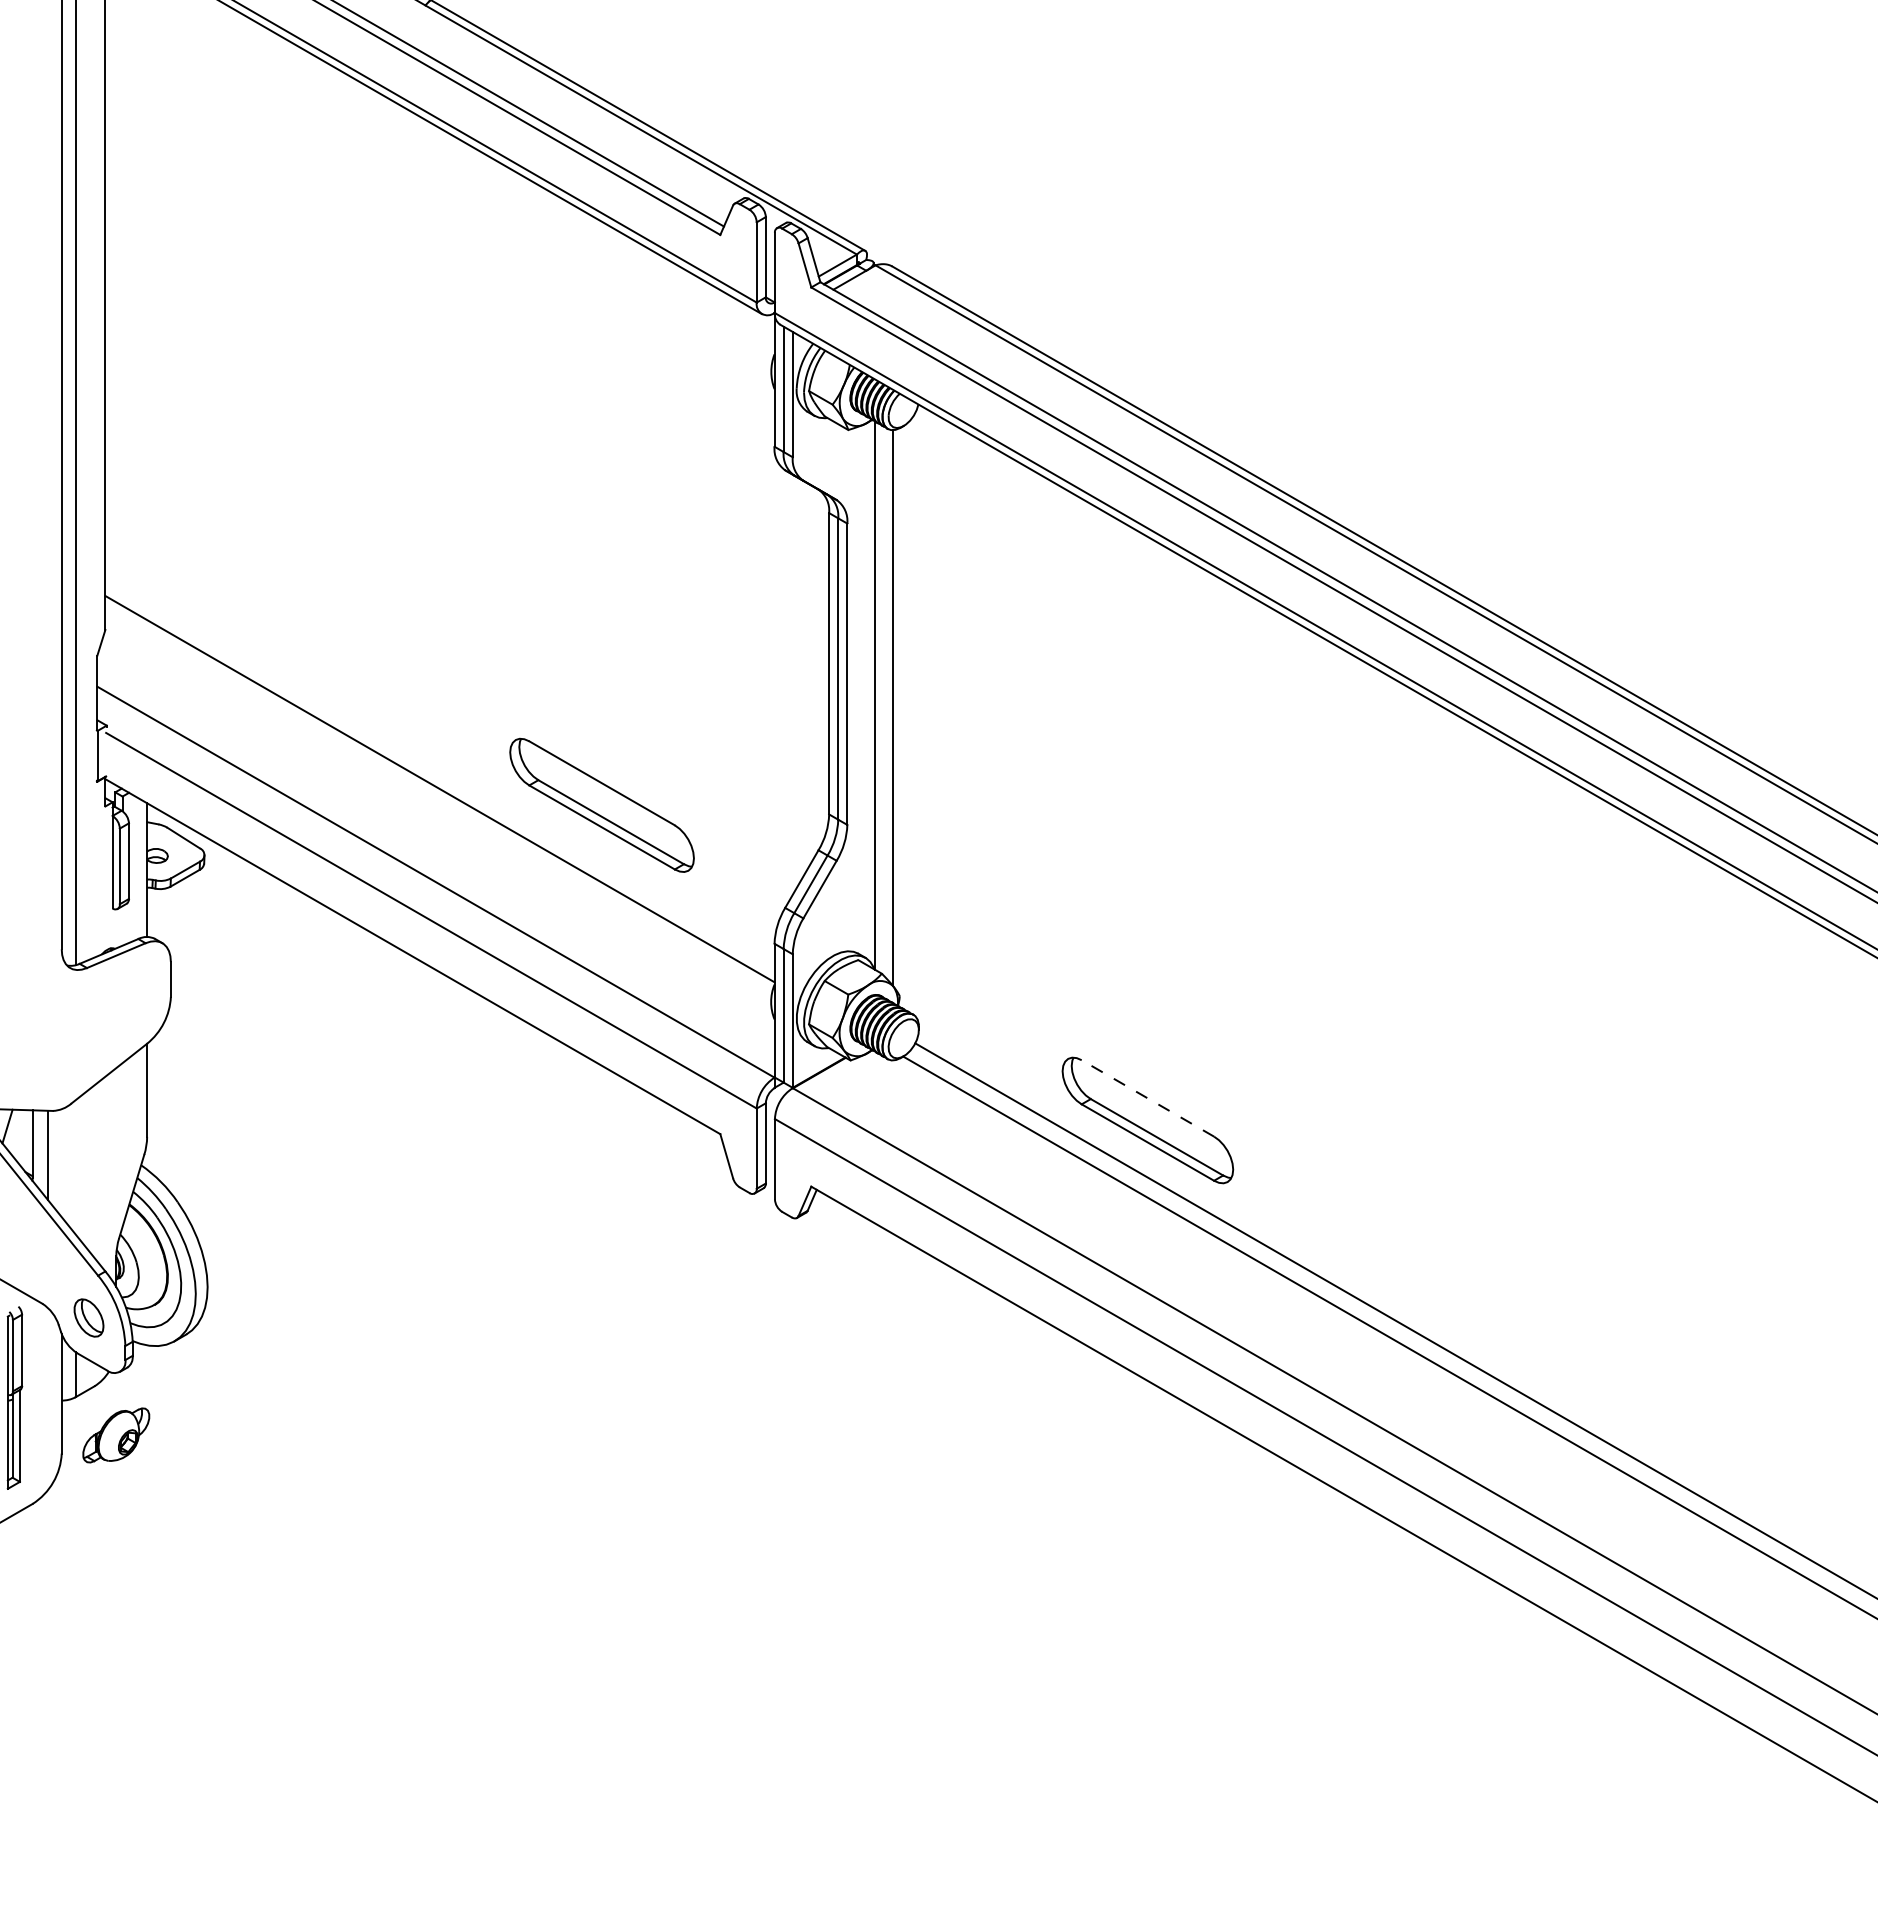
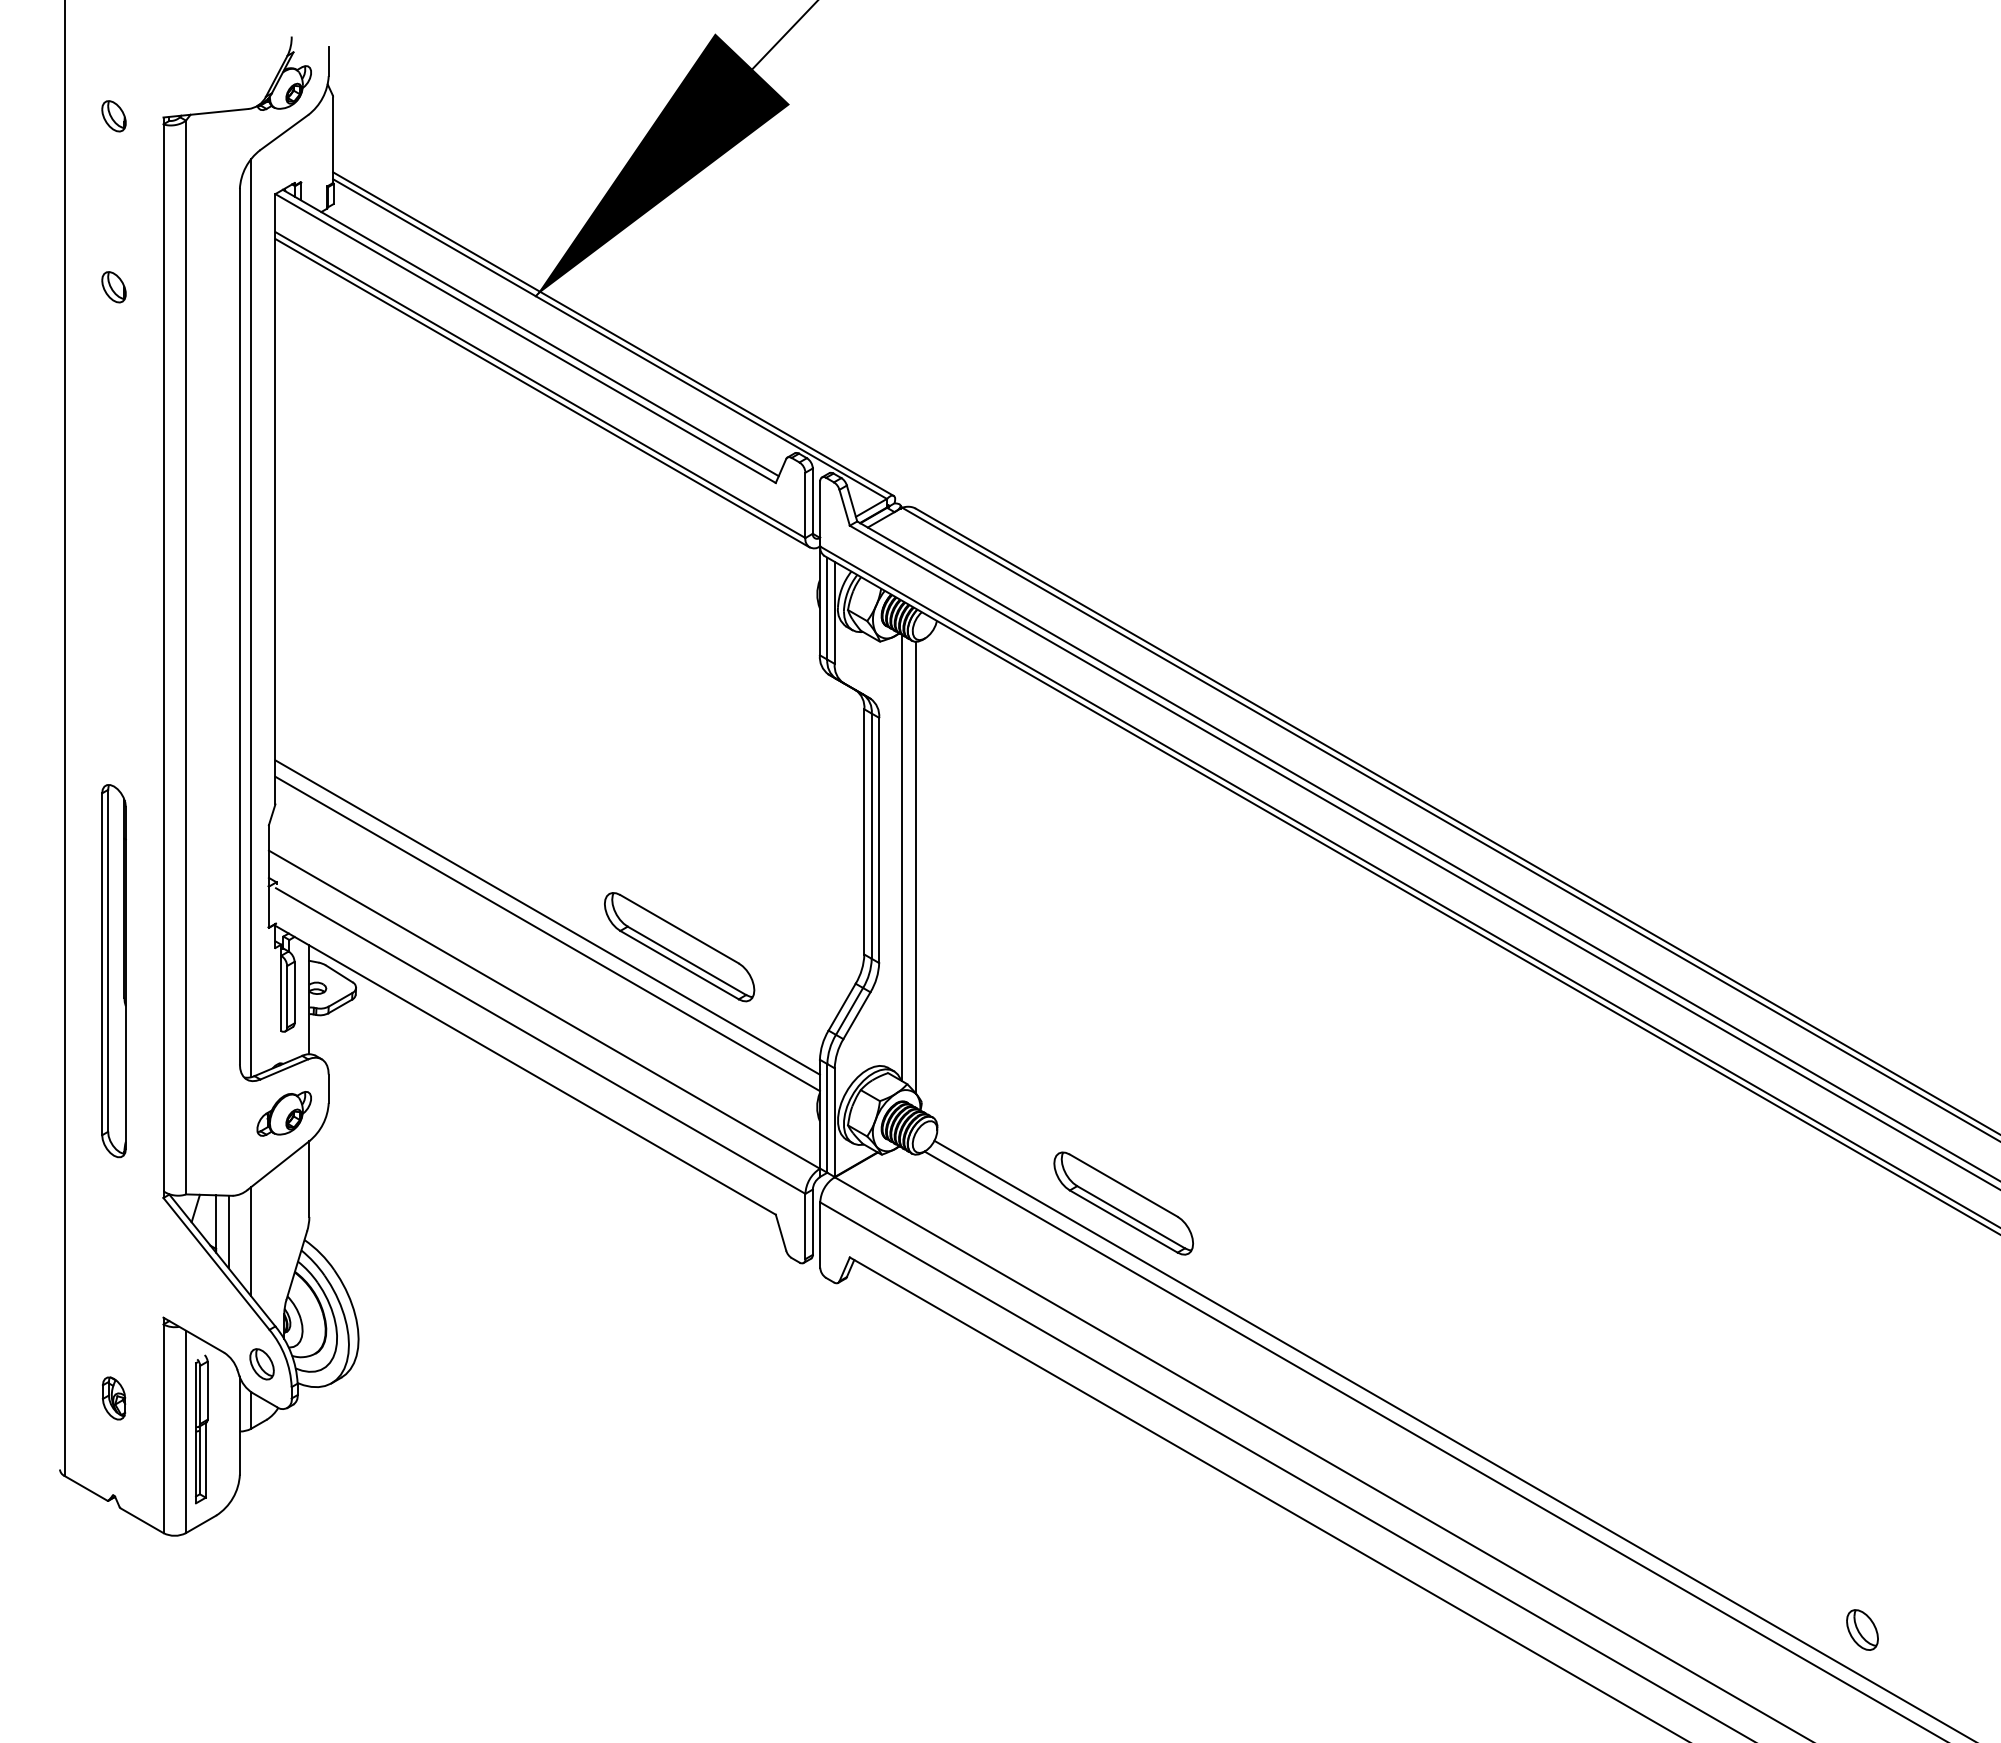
line: (439, 768) -> (547, 917), added
line: (1147, 1098) -> (1123, 1185), dashed -> solid
line: (76, 1167) -> (251, 1241), added
part: (115, 1434) -> (283, 1113), moved

